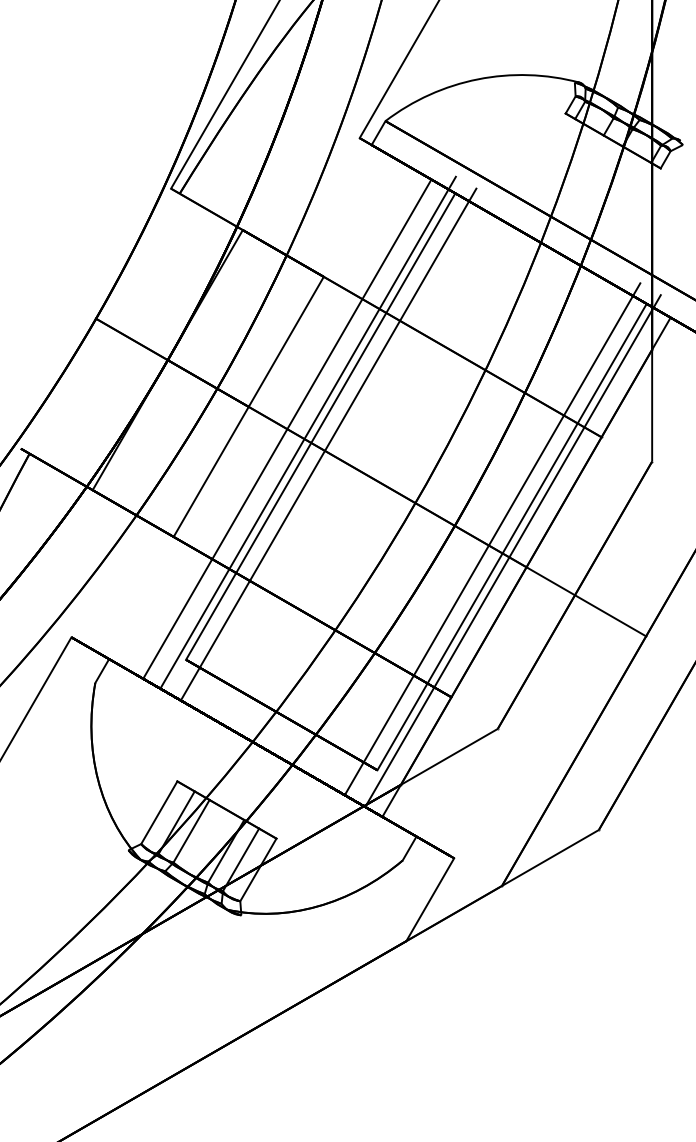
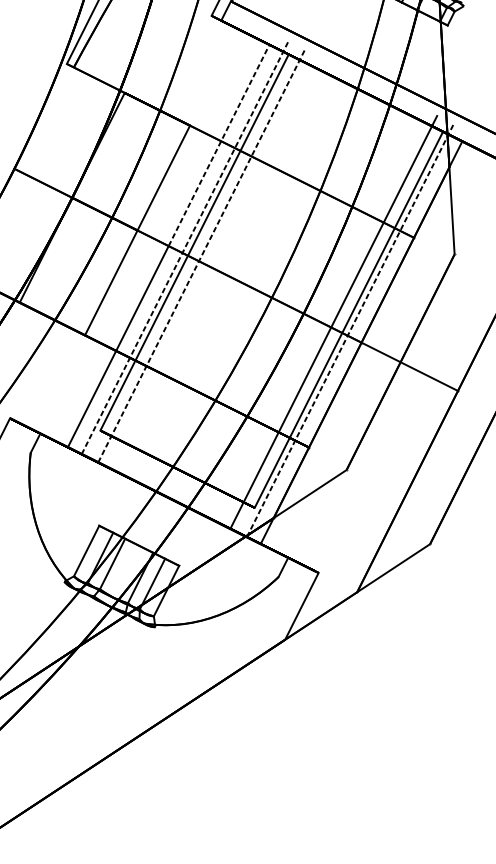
line: (359, 303) -> (219, 144), solid -> dashed
line: (308, 432) -> (185, 247), solid -> dashed
line: (328, 444) -> (201, 256), solid -> dashed
line: (513, 551) -> (350, 330), solid -> dashed

